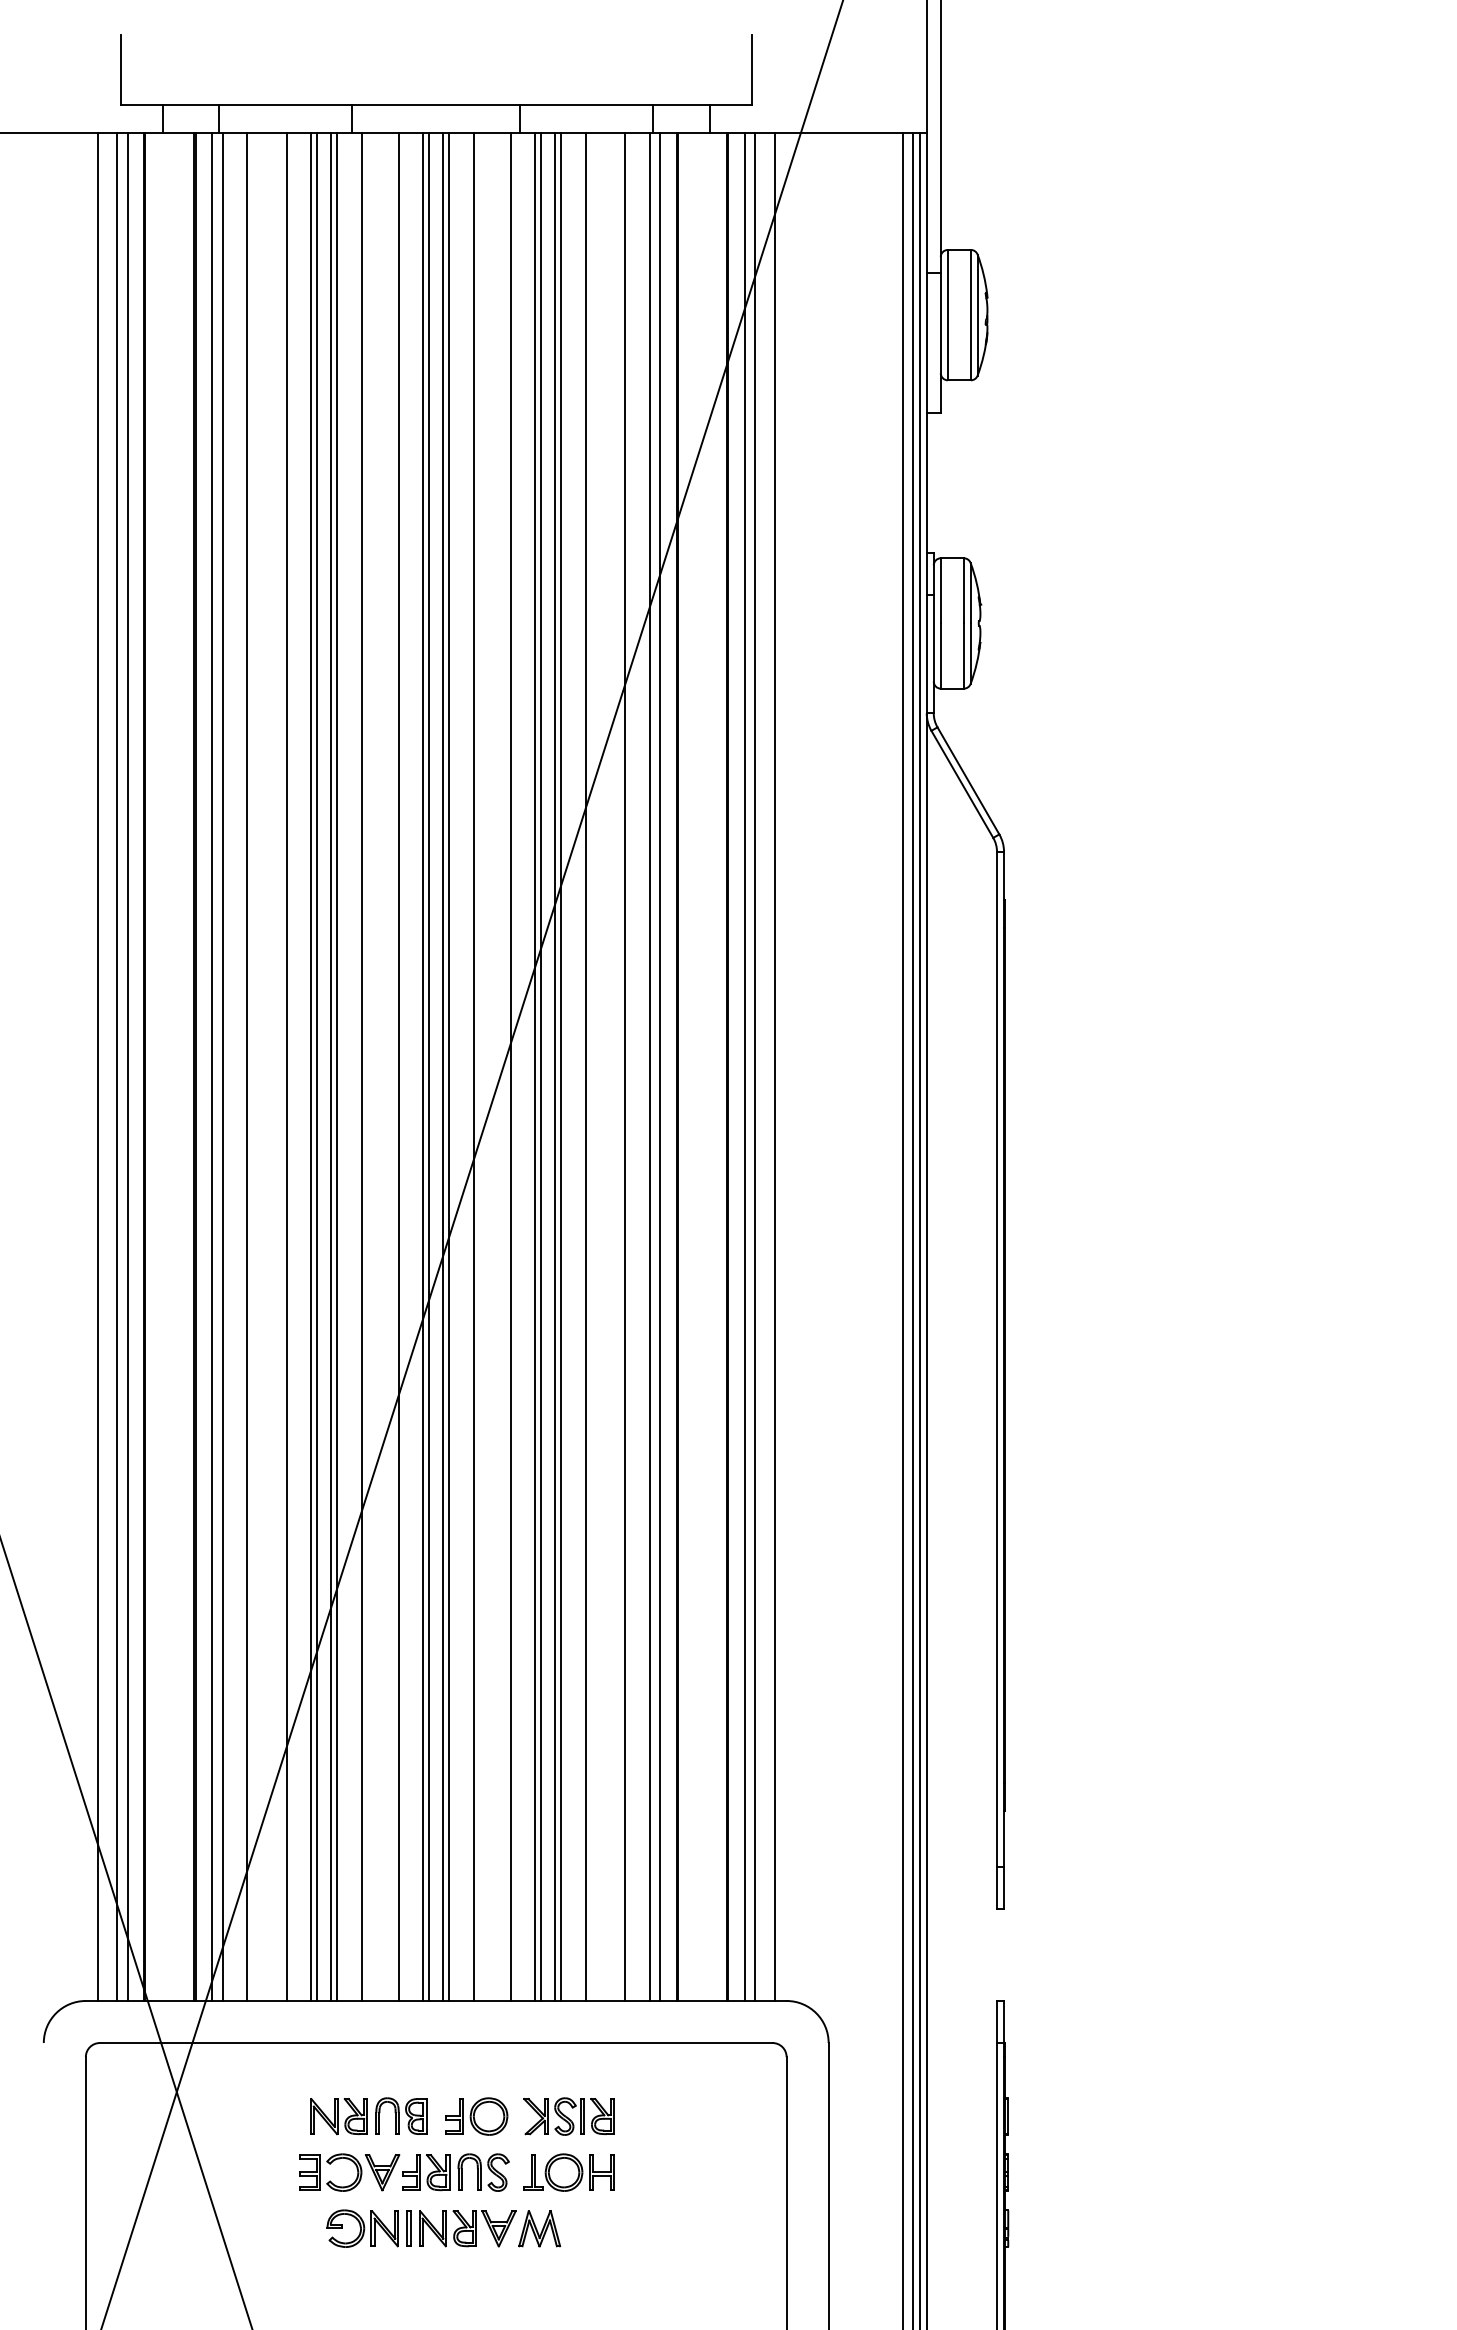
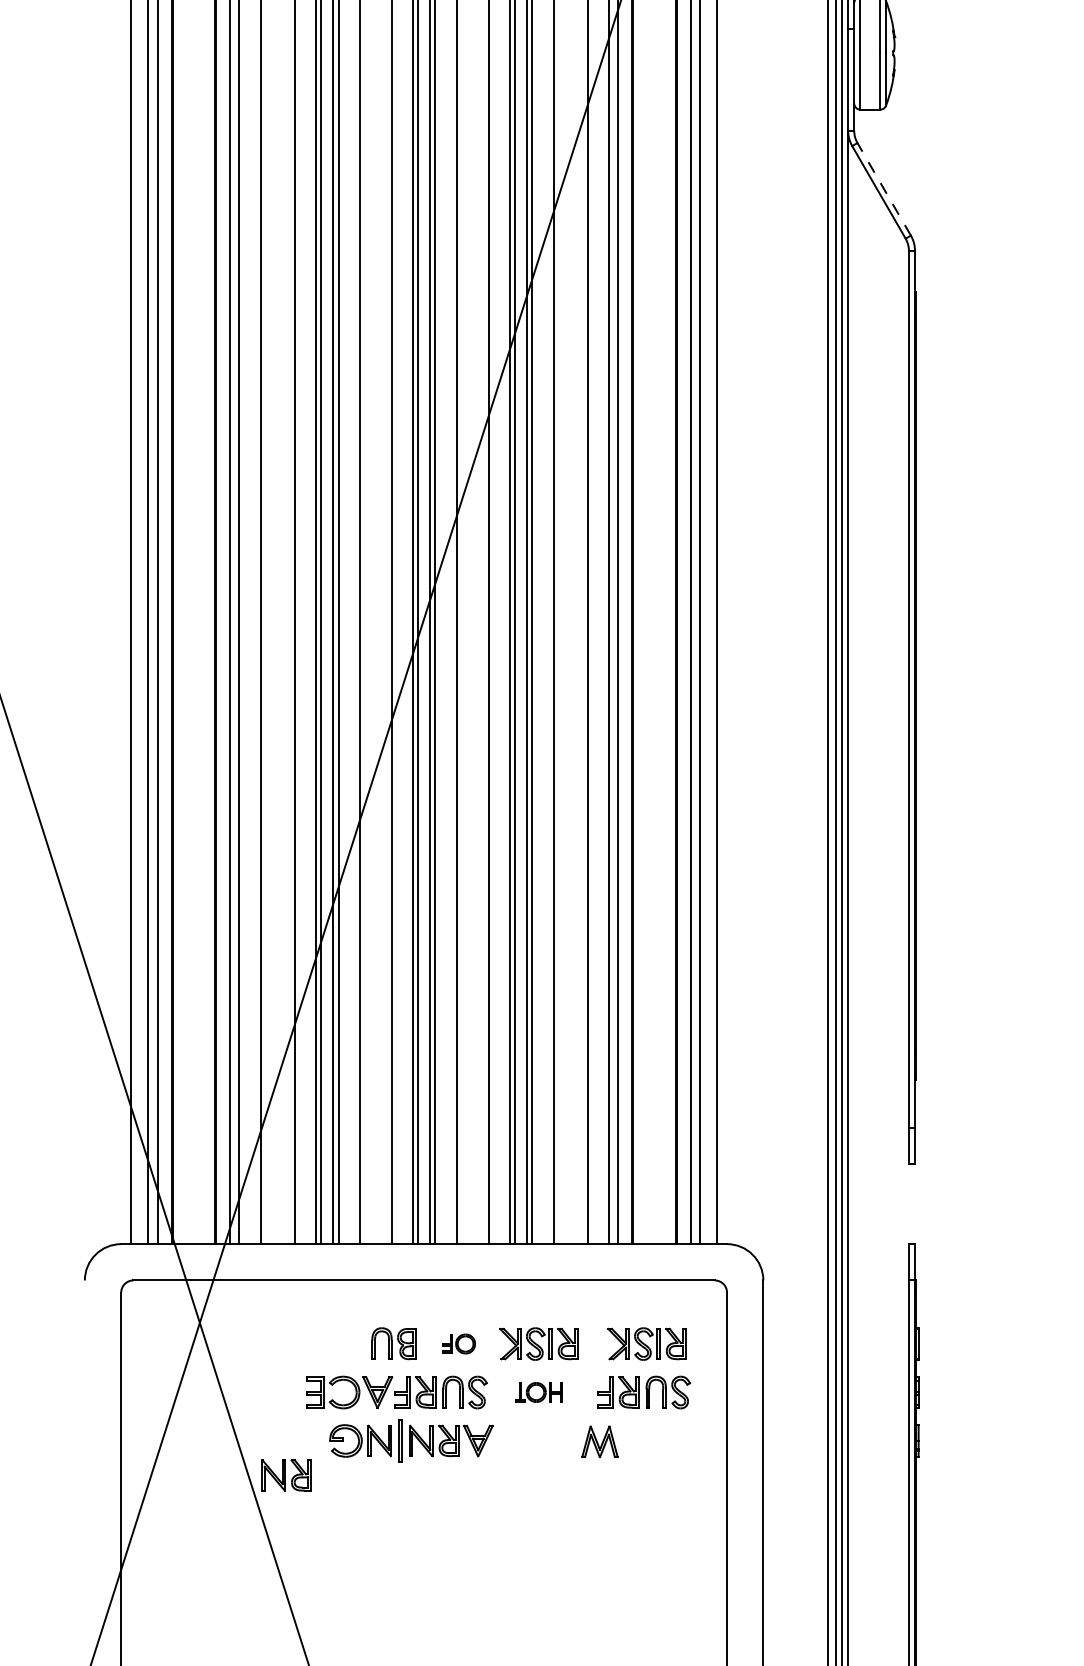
line: (968, 780) -> (884, 189), solid -> dashed
part: (338, 2116) -> (286, 1475), moved
part: (476, 2116) -> (458, 1343), size x0.6
part: (693, 2116) -> (646, 1343), added
part: (568, 2172) -> (538, 1392), size x0.6
part: (690, 2172) -> (643, 1392), added
part: (408, 2228) -> (400, 1440), size x1.4
part: (539, 2228) -> (599, 1441), moved

